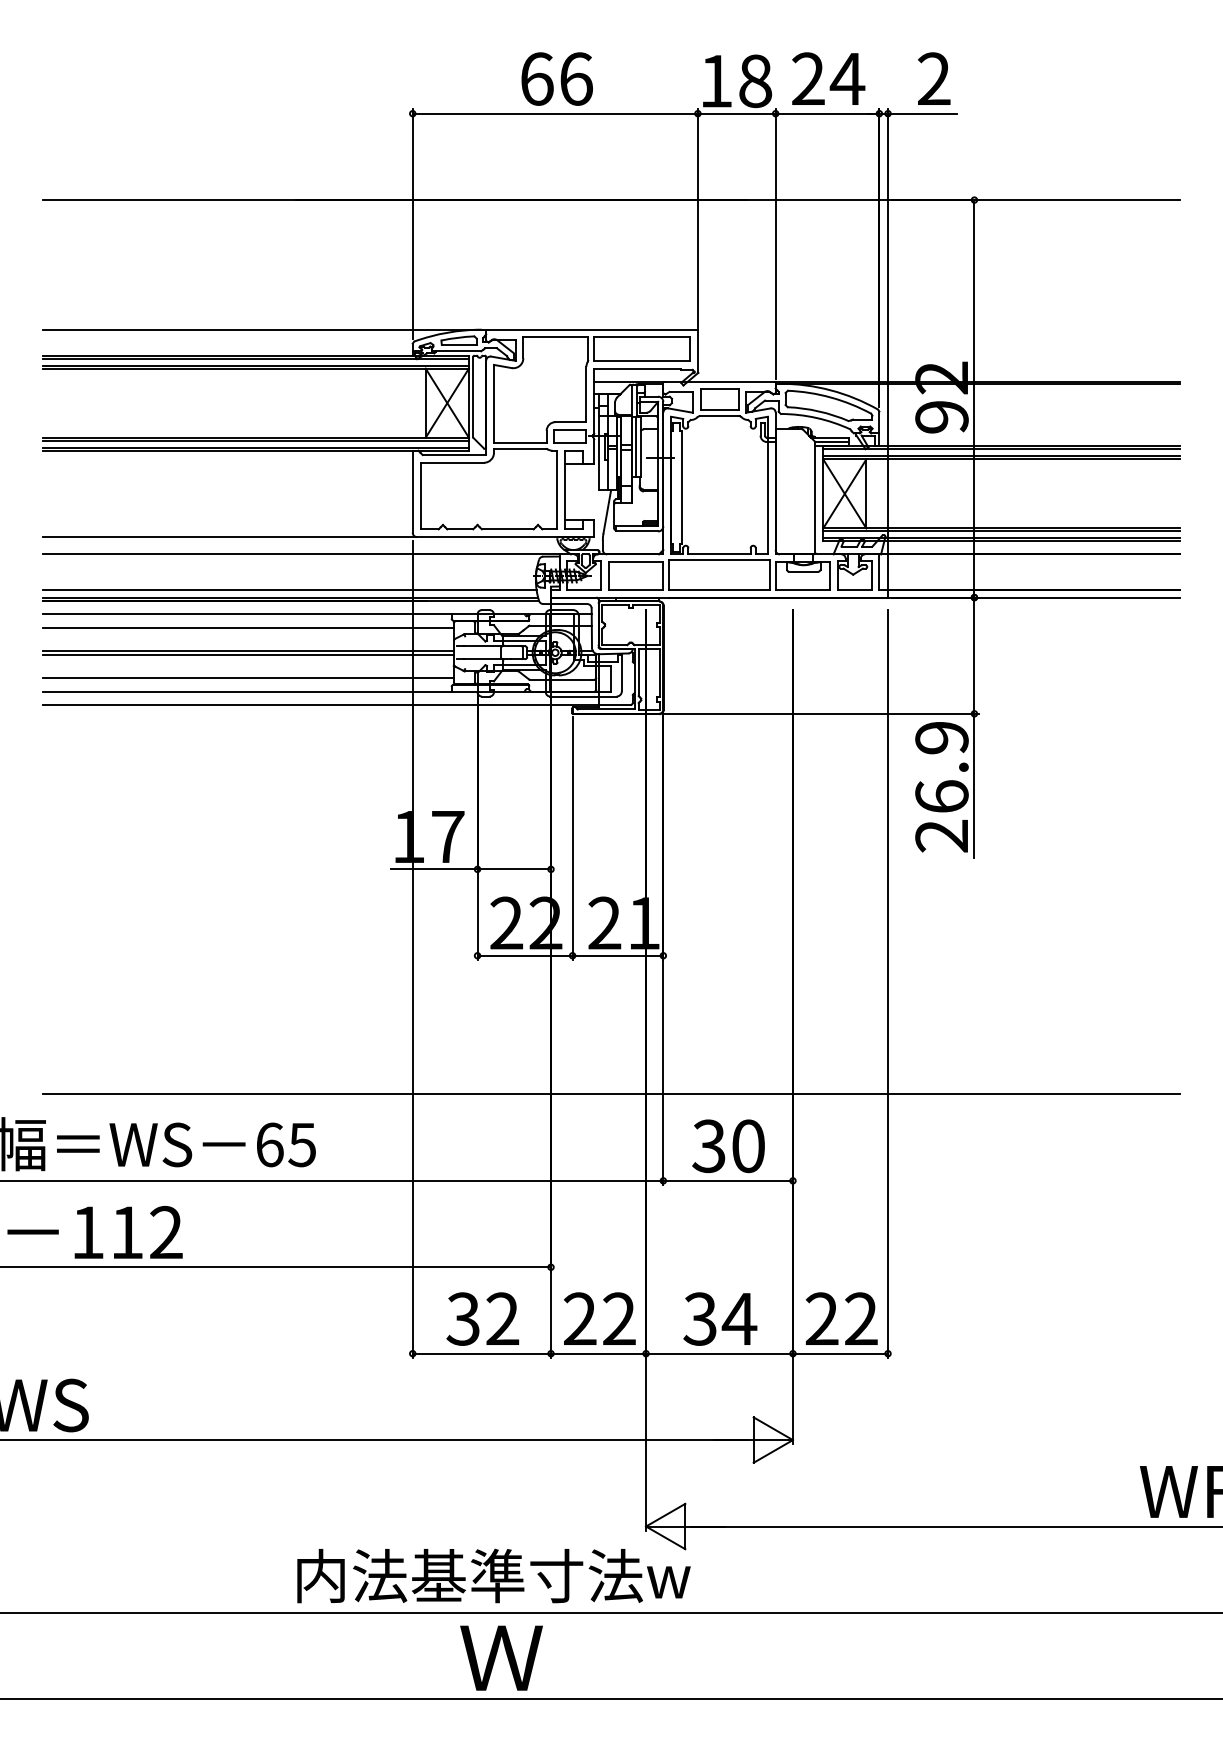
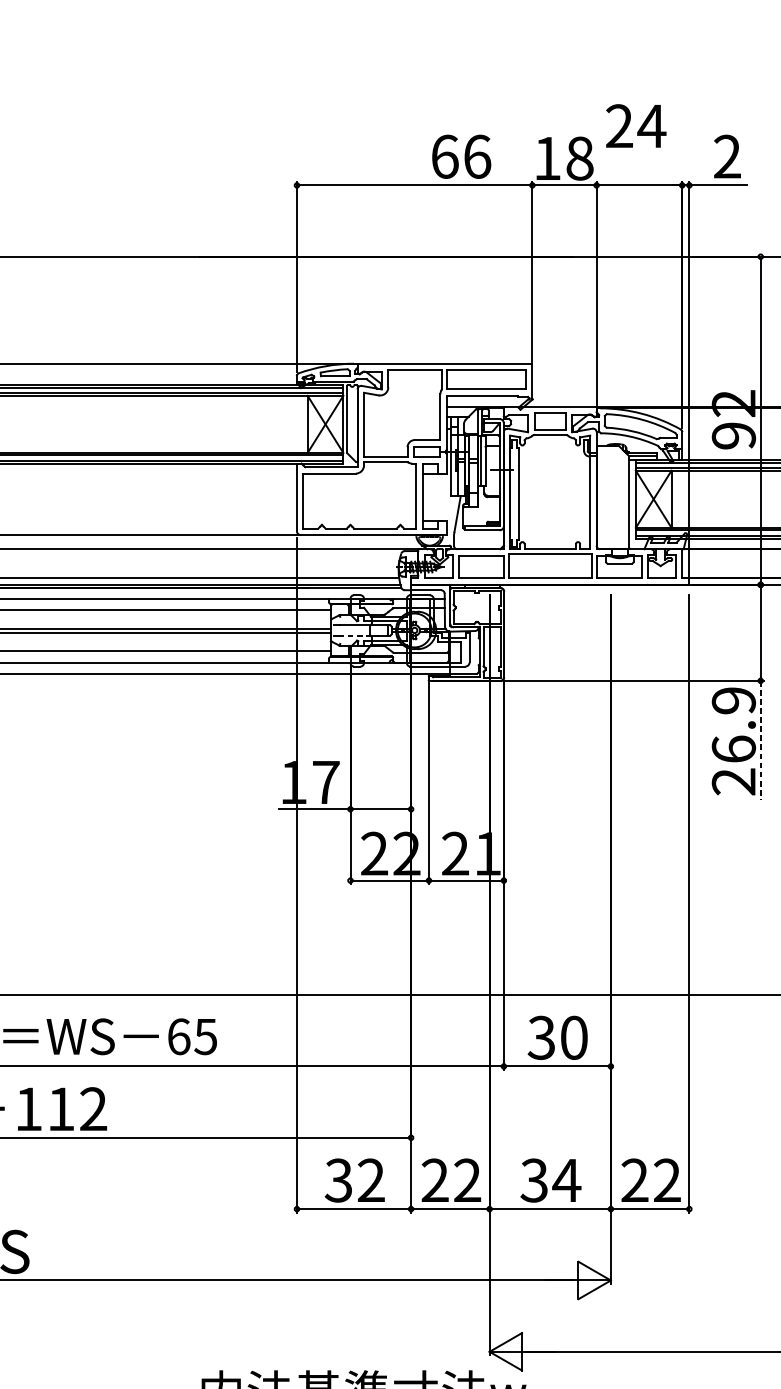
text: (556, 78) -> (461, 156), moved
text: (828, 78) -> (636, 125), moved
line: (483, 659) -> (355, 636), solid -> dashed
line: (974, 786) -> (760, 740), solid -> dashed

